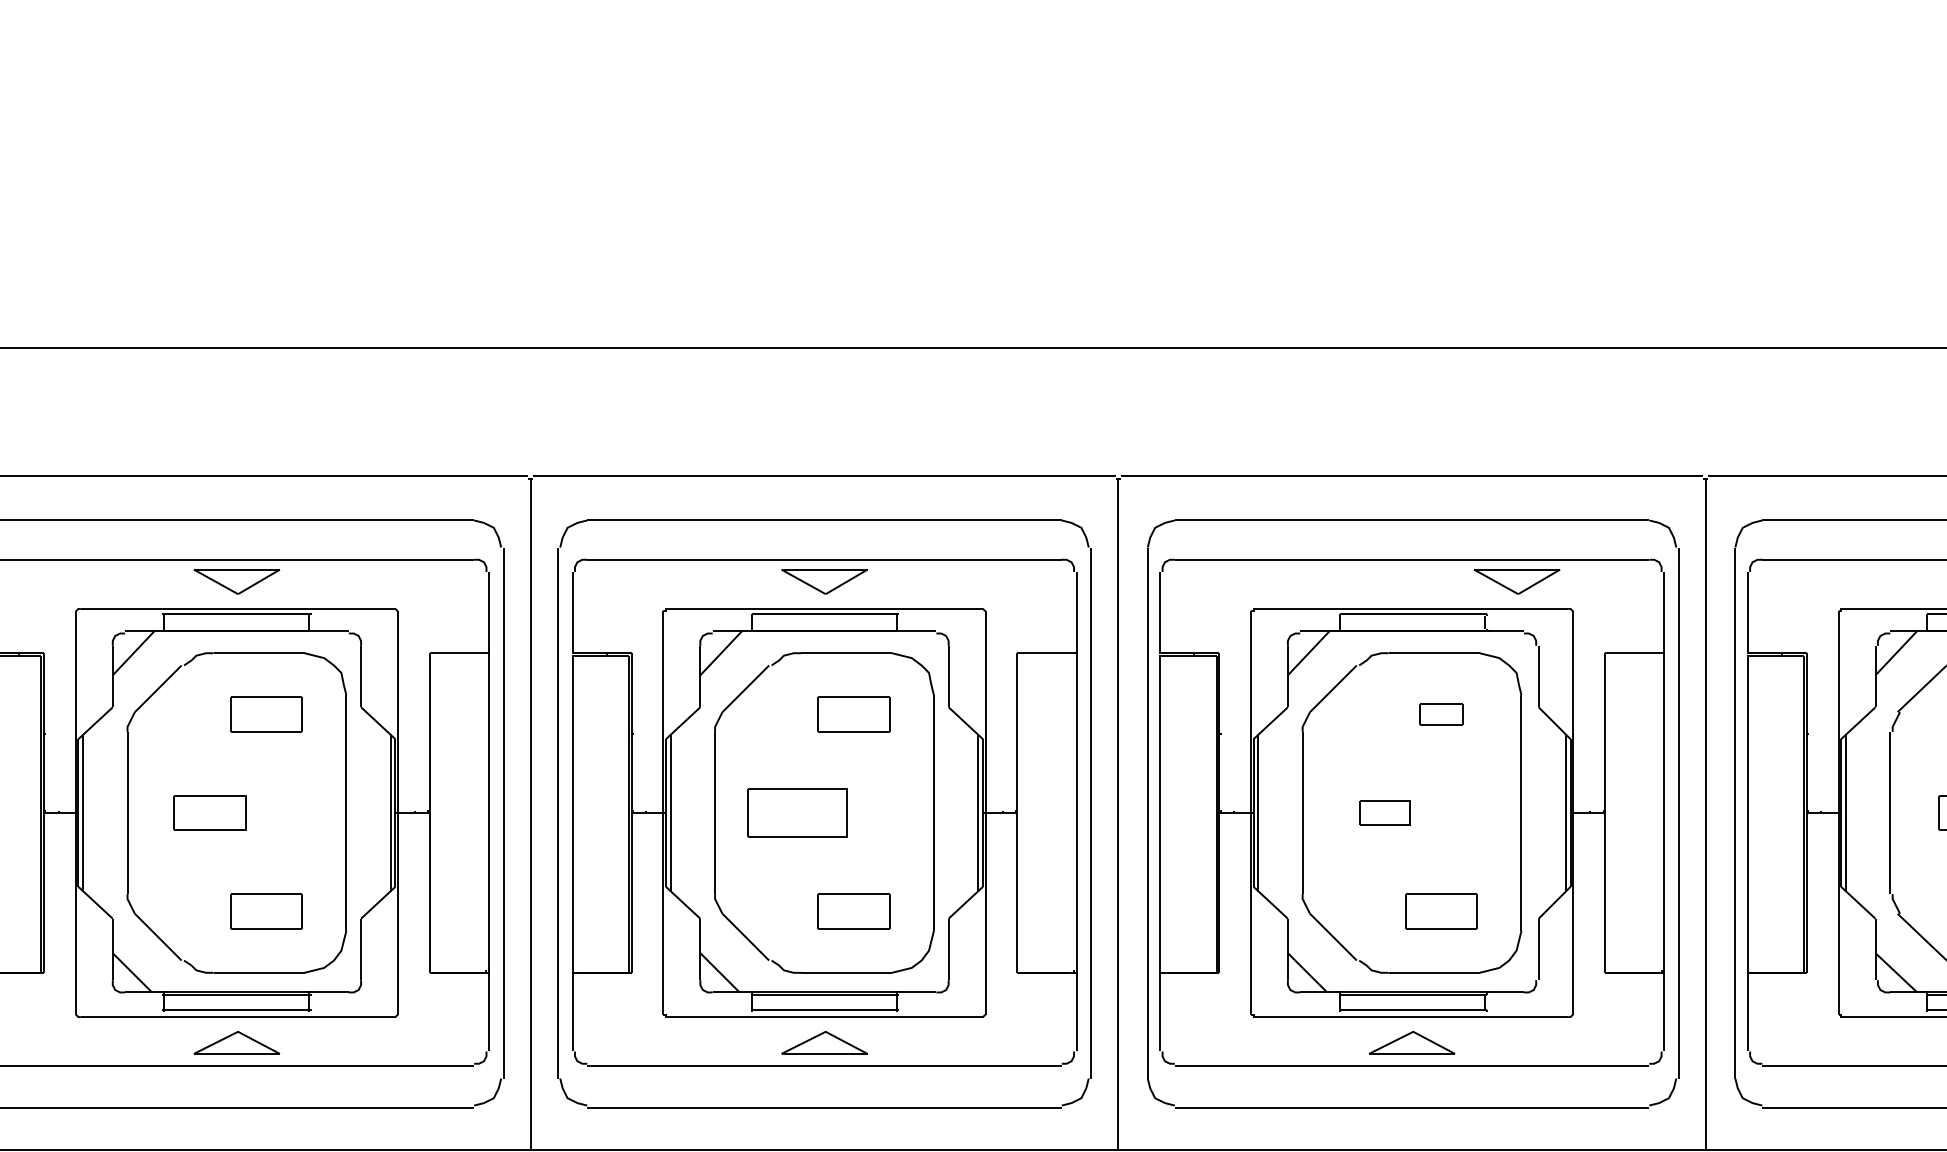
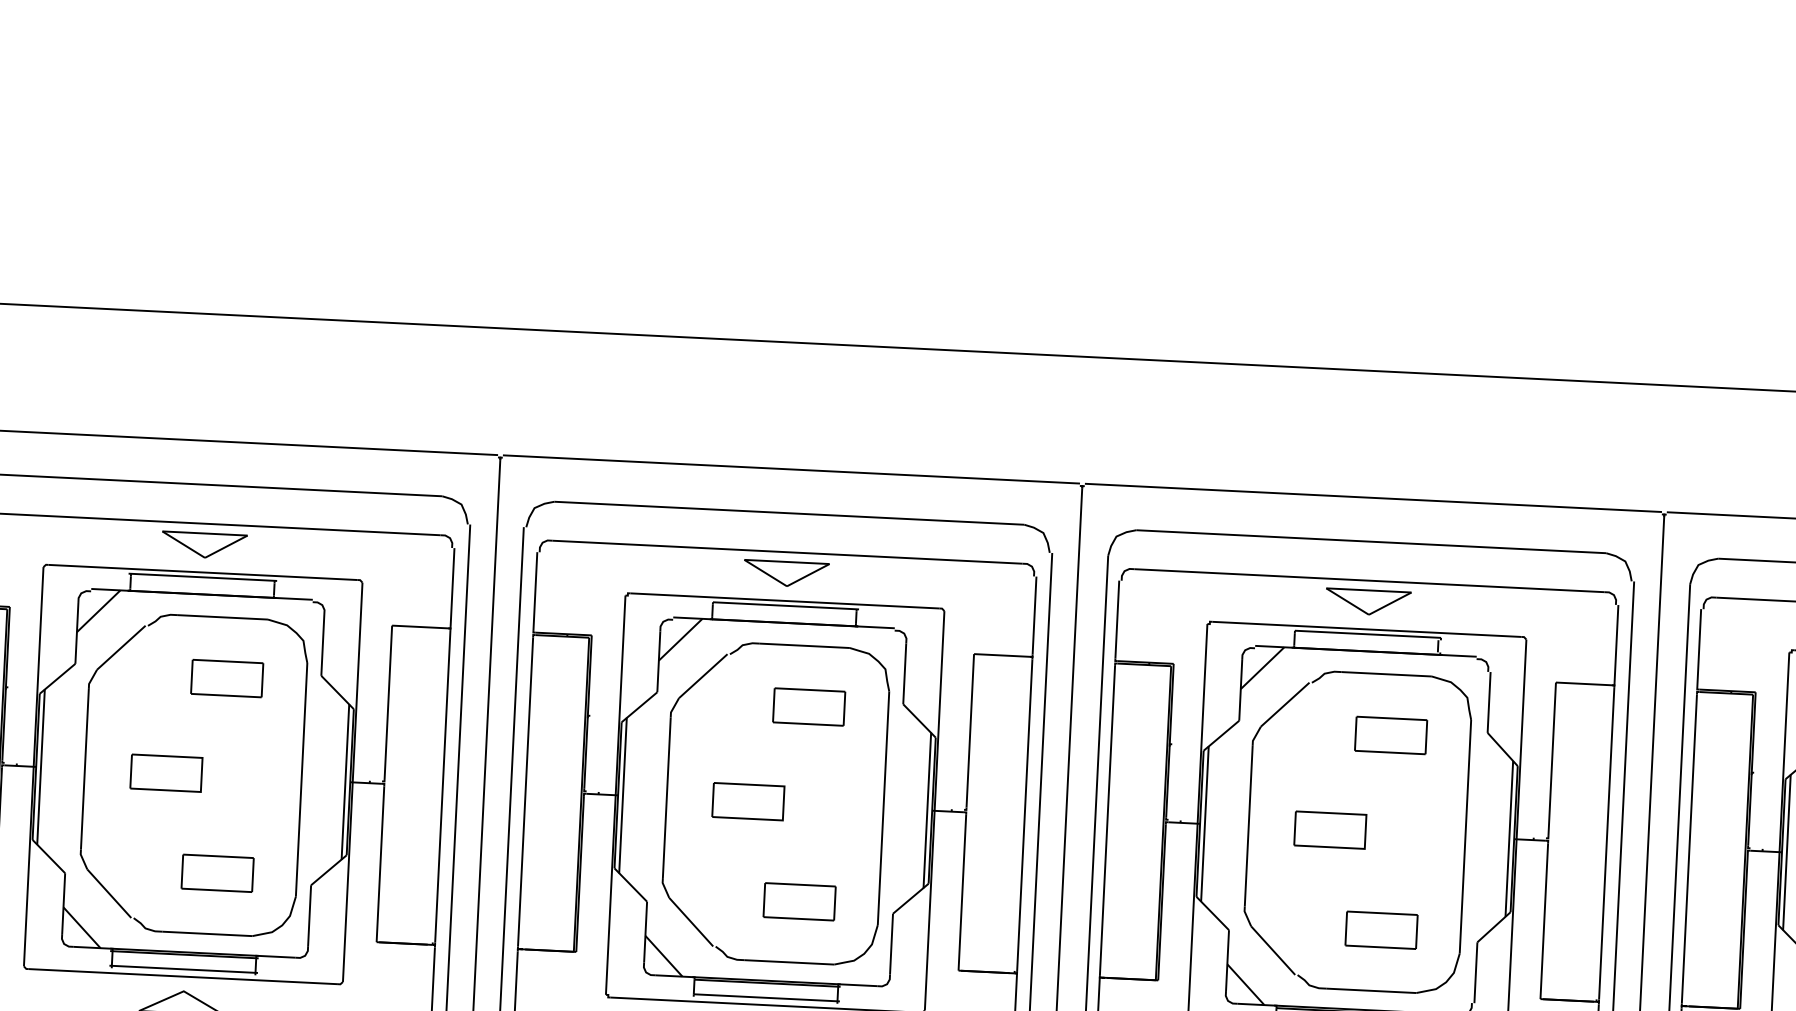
part: (1516, 581) -> (1367, 602), moved
part: (1441, 714) -> (1391, 735), size x1.67
part: (797, 812) -> (748, 801), size x0.71
part: (1384, 812) -> (1329, 829), size x1.43

